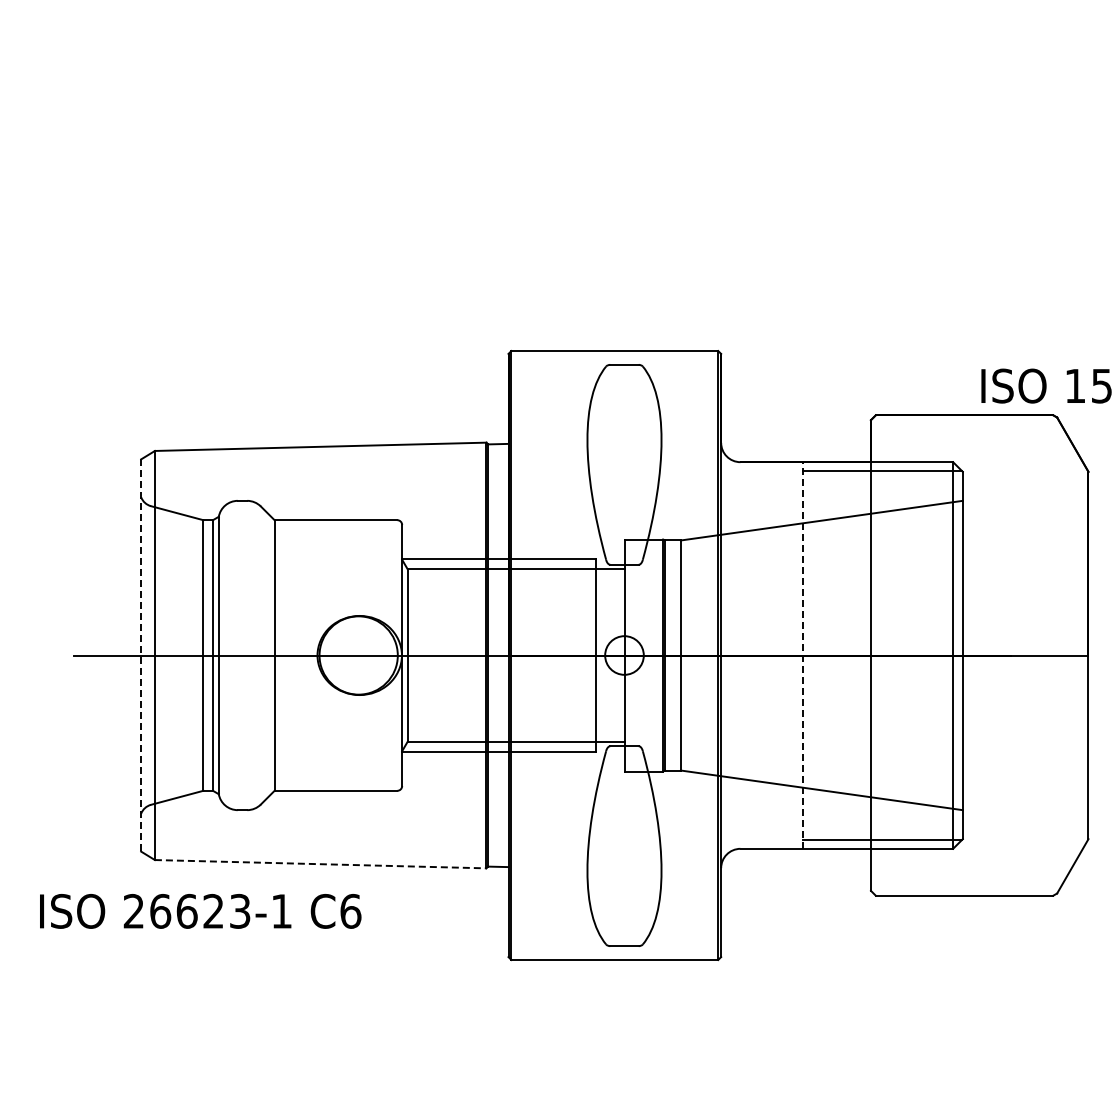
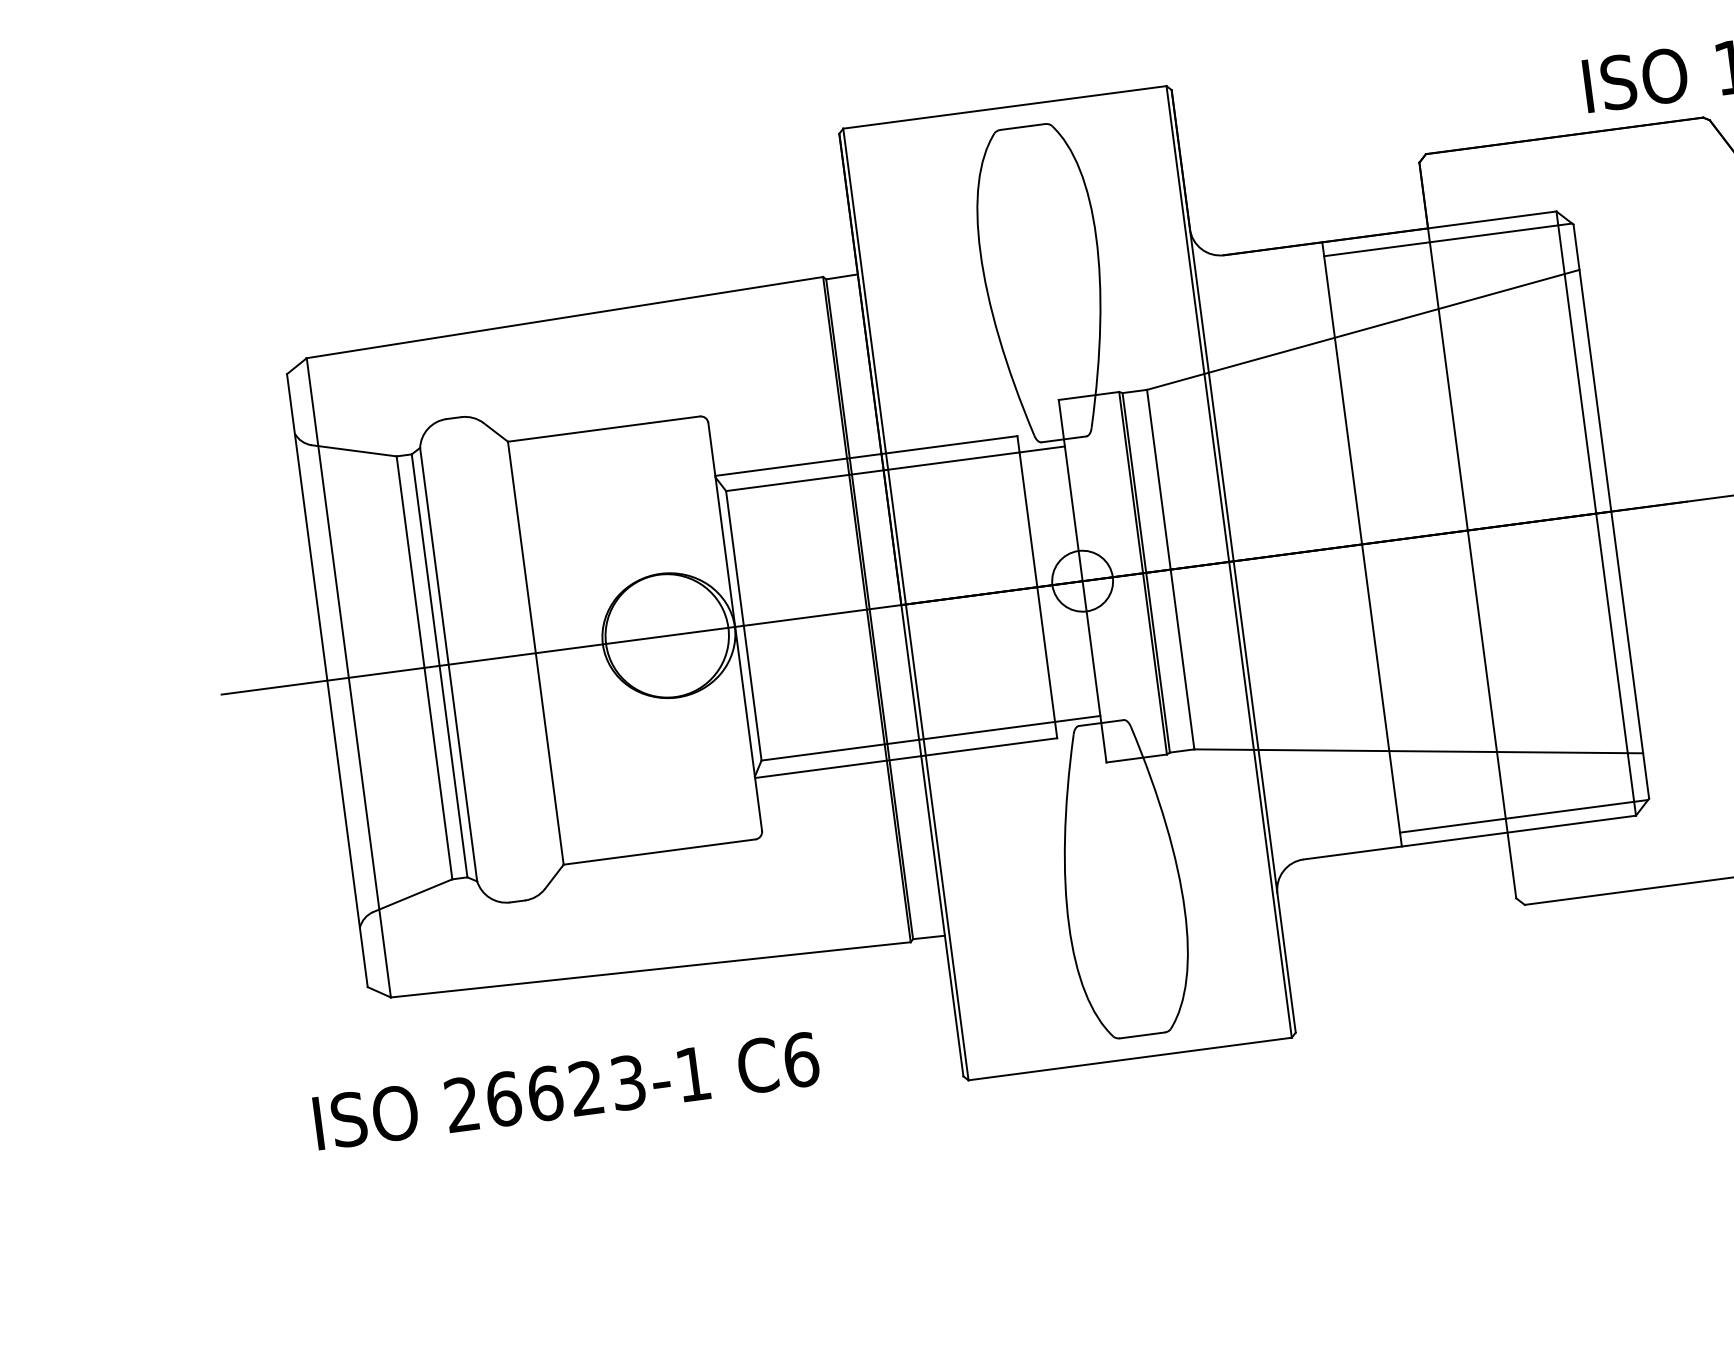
line: (803, 655) -> (1362, 544), dashed -> solid
line: (141, 656) -> (328, 682), dashed -> solid
line: (320, 864) -> (650, 970), dashed -> solid
text: (200, 911) -> (566, 1091), moved

